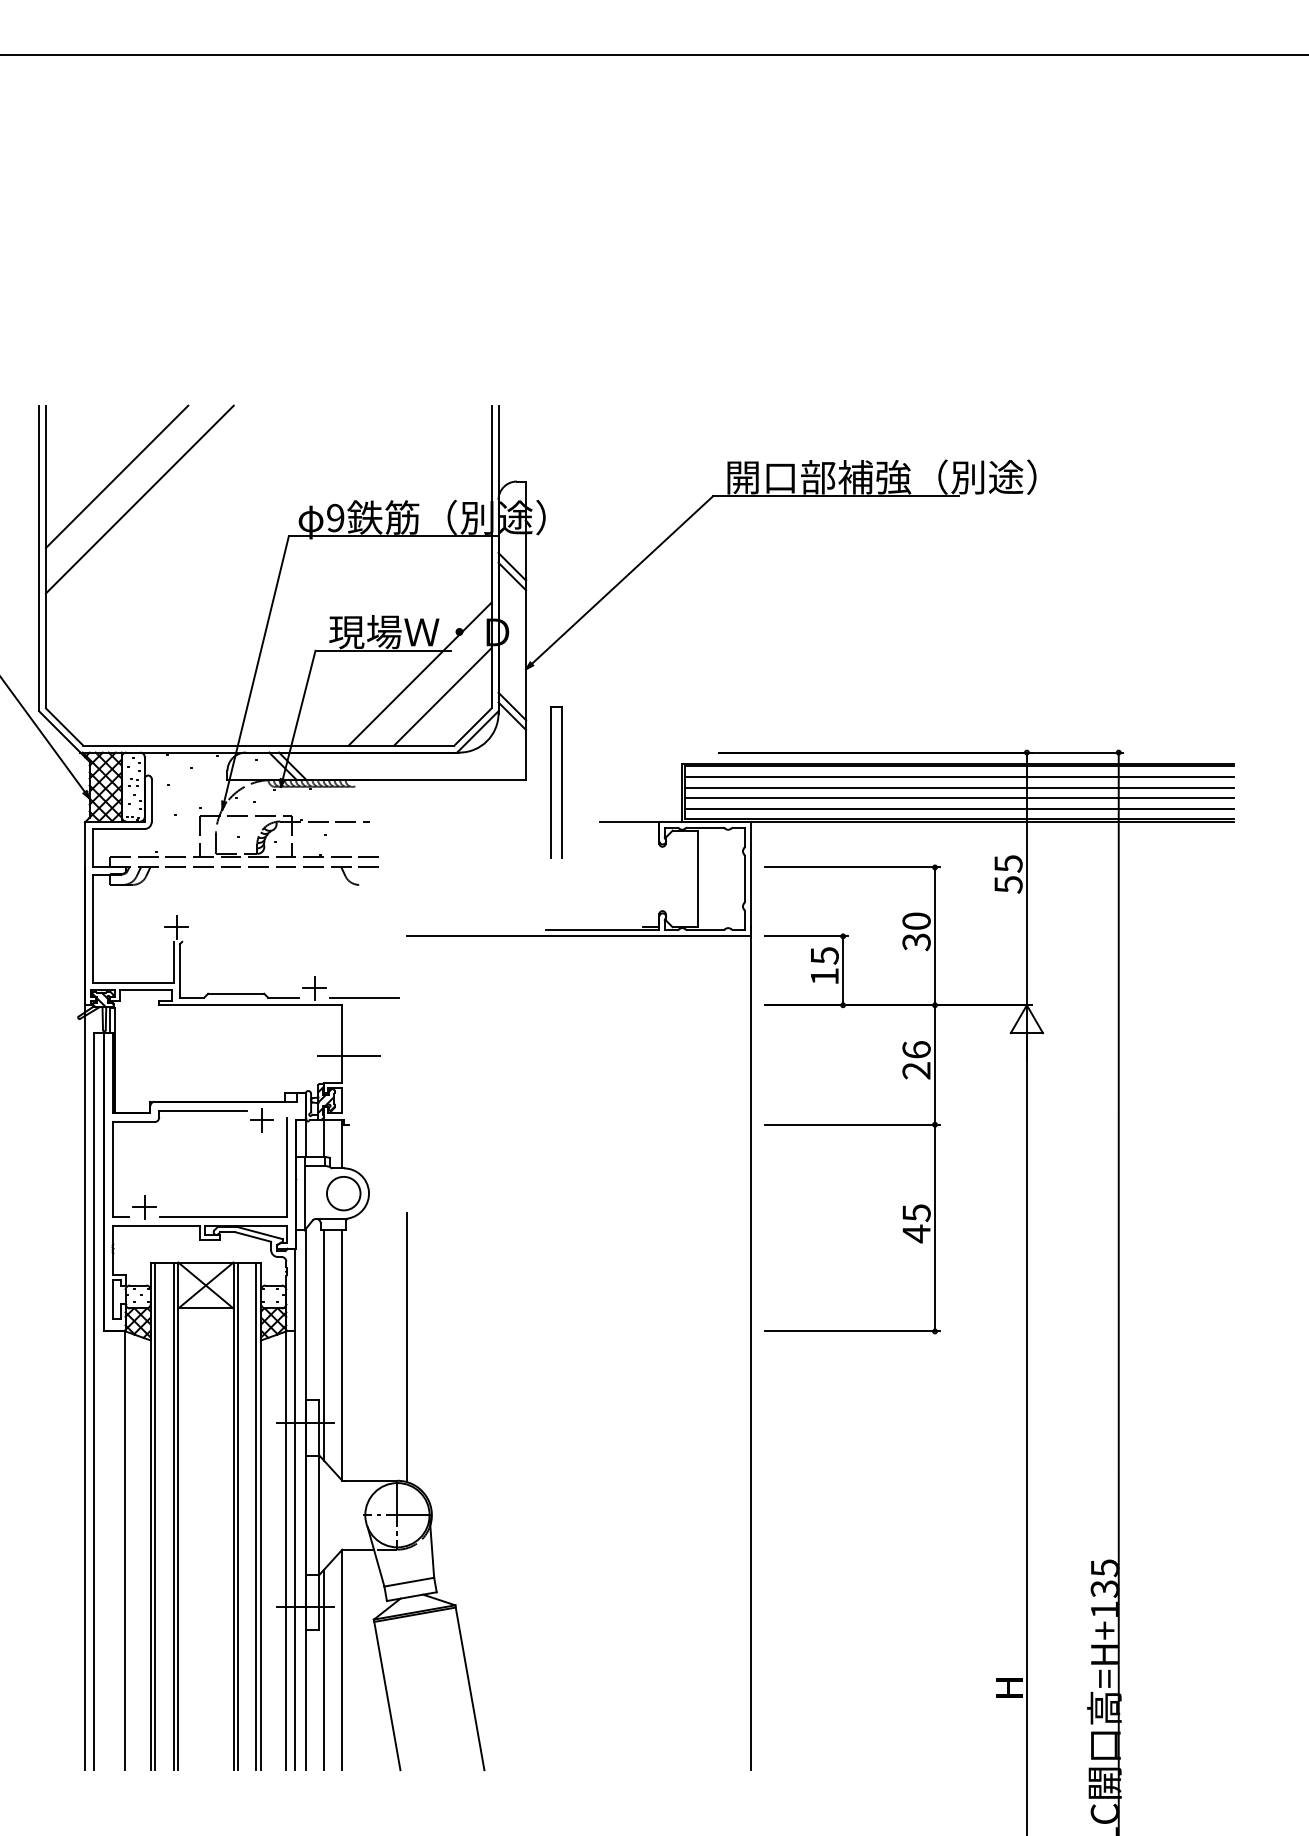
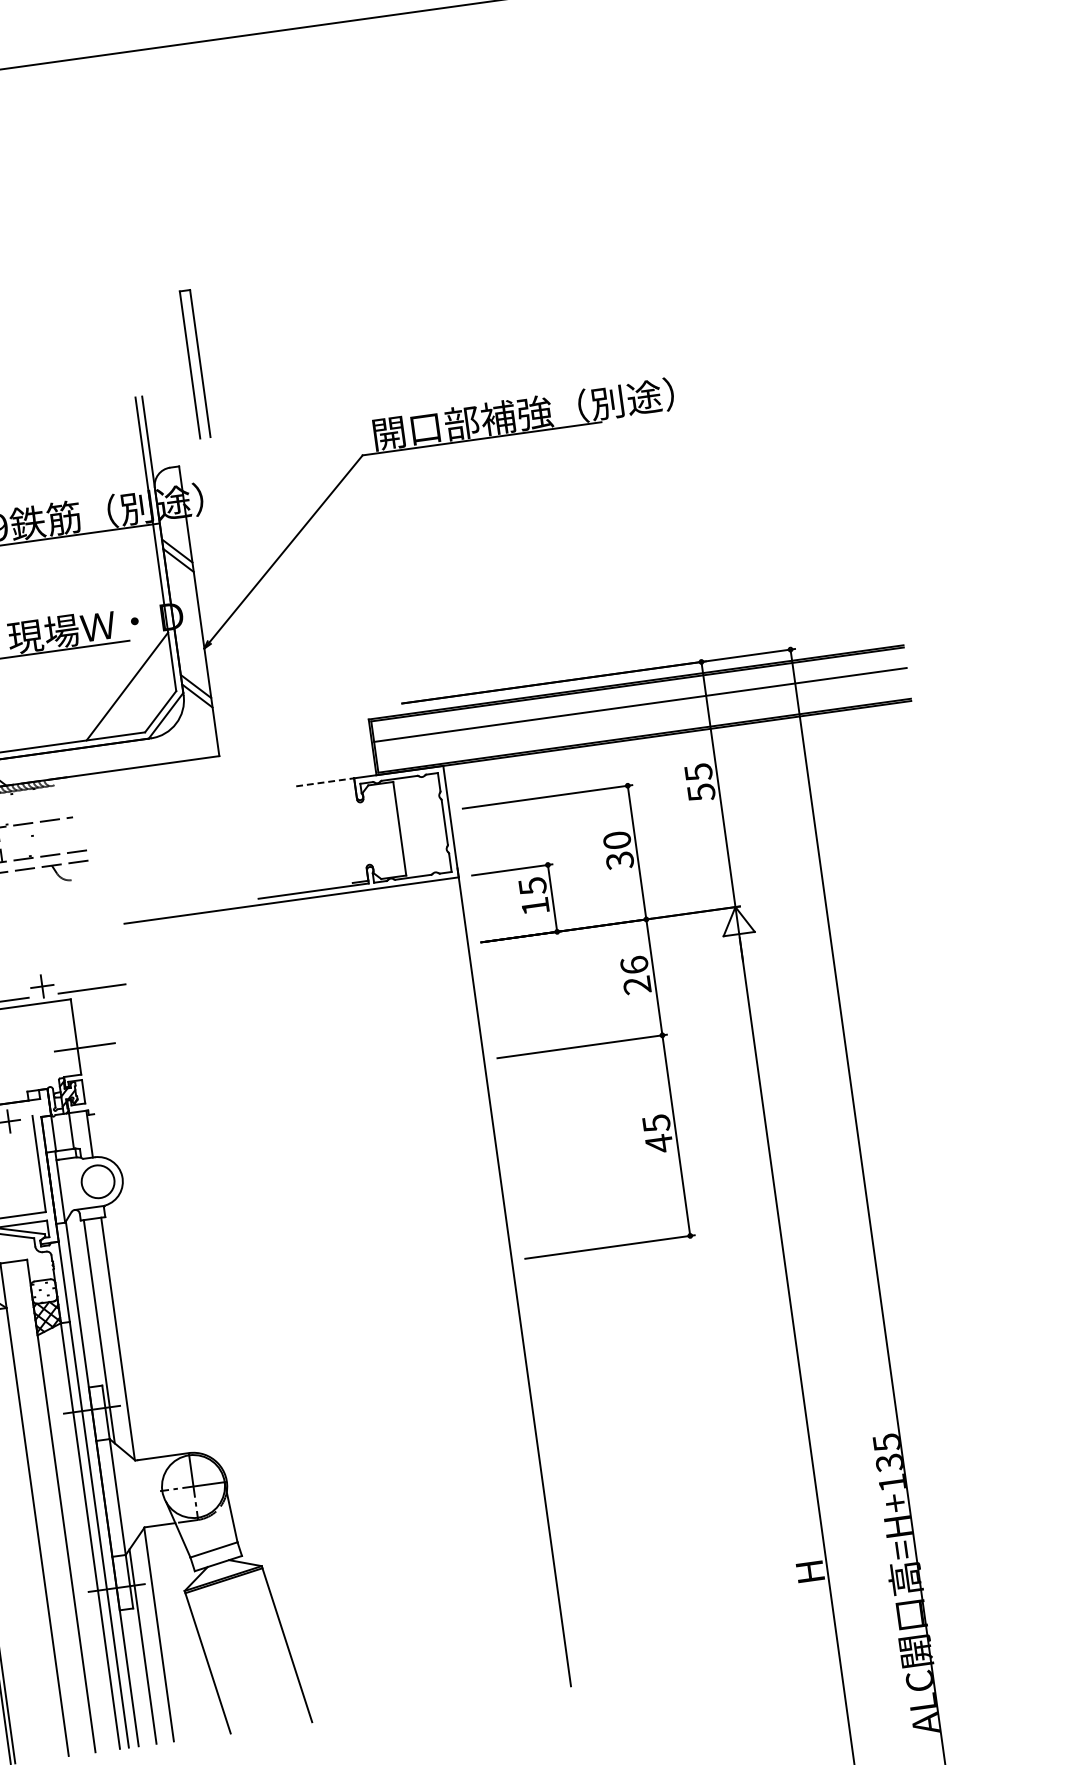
line: (419, 673) -> (101, 667), removed
line: (958, 776) -> (638, 694), removed
part: (556, 782) -> (195, 364), moved
line: (958, 798) -> (641, 715), removed
line: (958, 808) -> (642, 725), removed
line: (629, 821) -> (325, 782), solid -> dashed
line: (406, 1347) -> (179, 1322), removed
line: (238, 1516) -> (39, 1509), removed
line: (256, 1516) -> (56, 1506), removed

